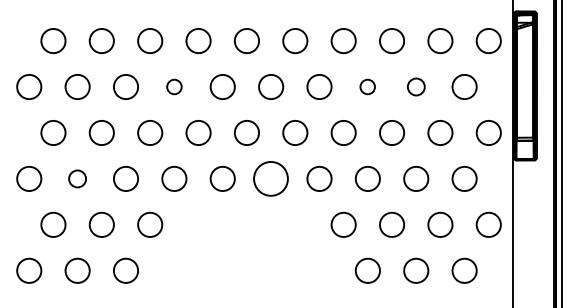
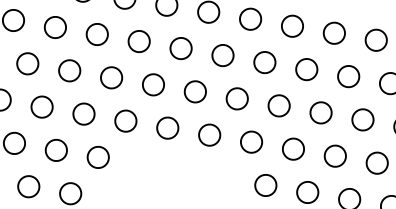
circle: (174, 86) -> (139, 41), size x1.67
circle: (367, 86) -> (306, 69), size x1.67
circle: (416, 86) -> (348, 76), size x1.43
circle: (77, 178) -> (42, 106), size x1.43
circle: (271, 178) -> (210, 134), size x0.71

